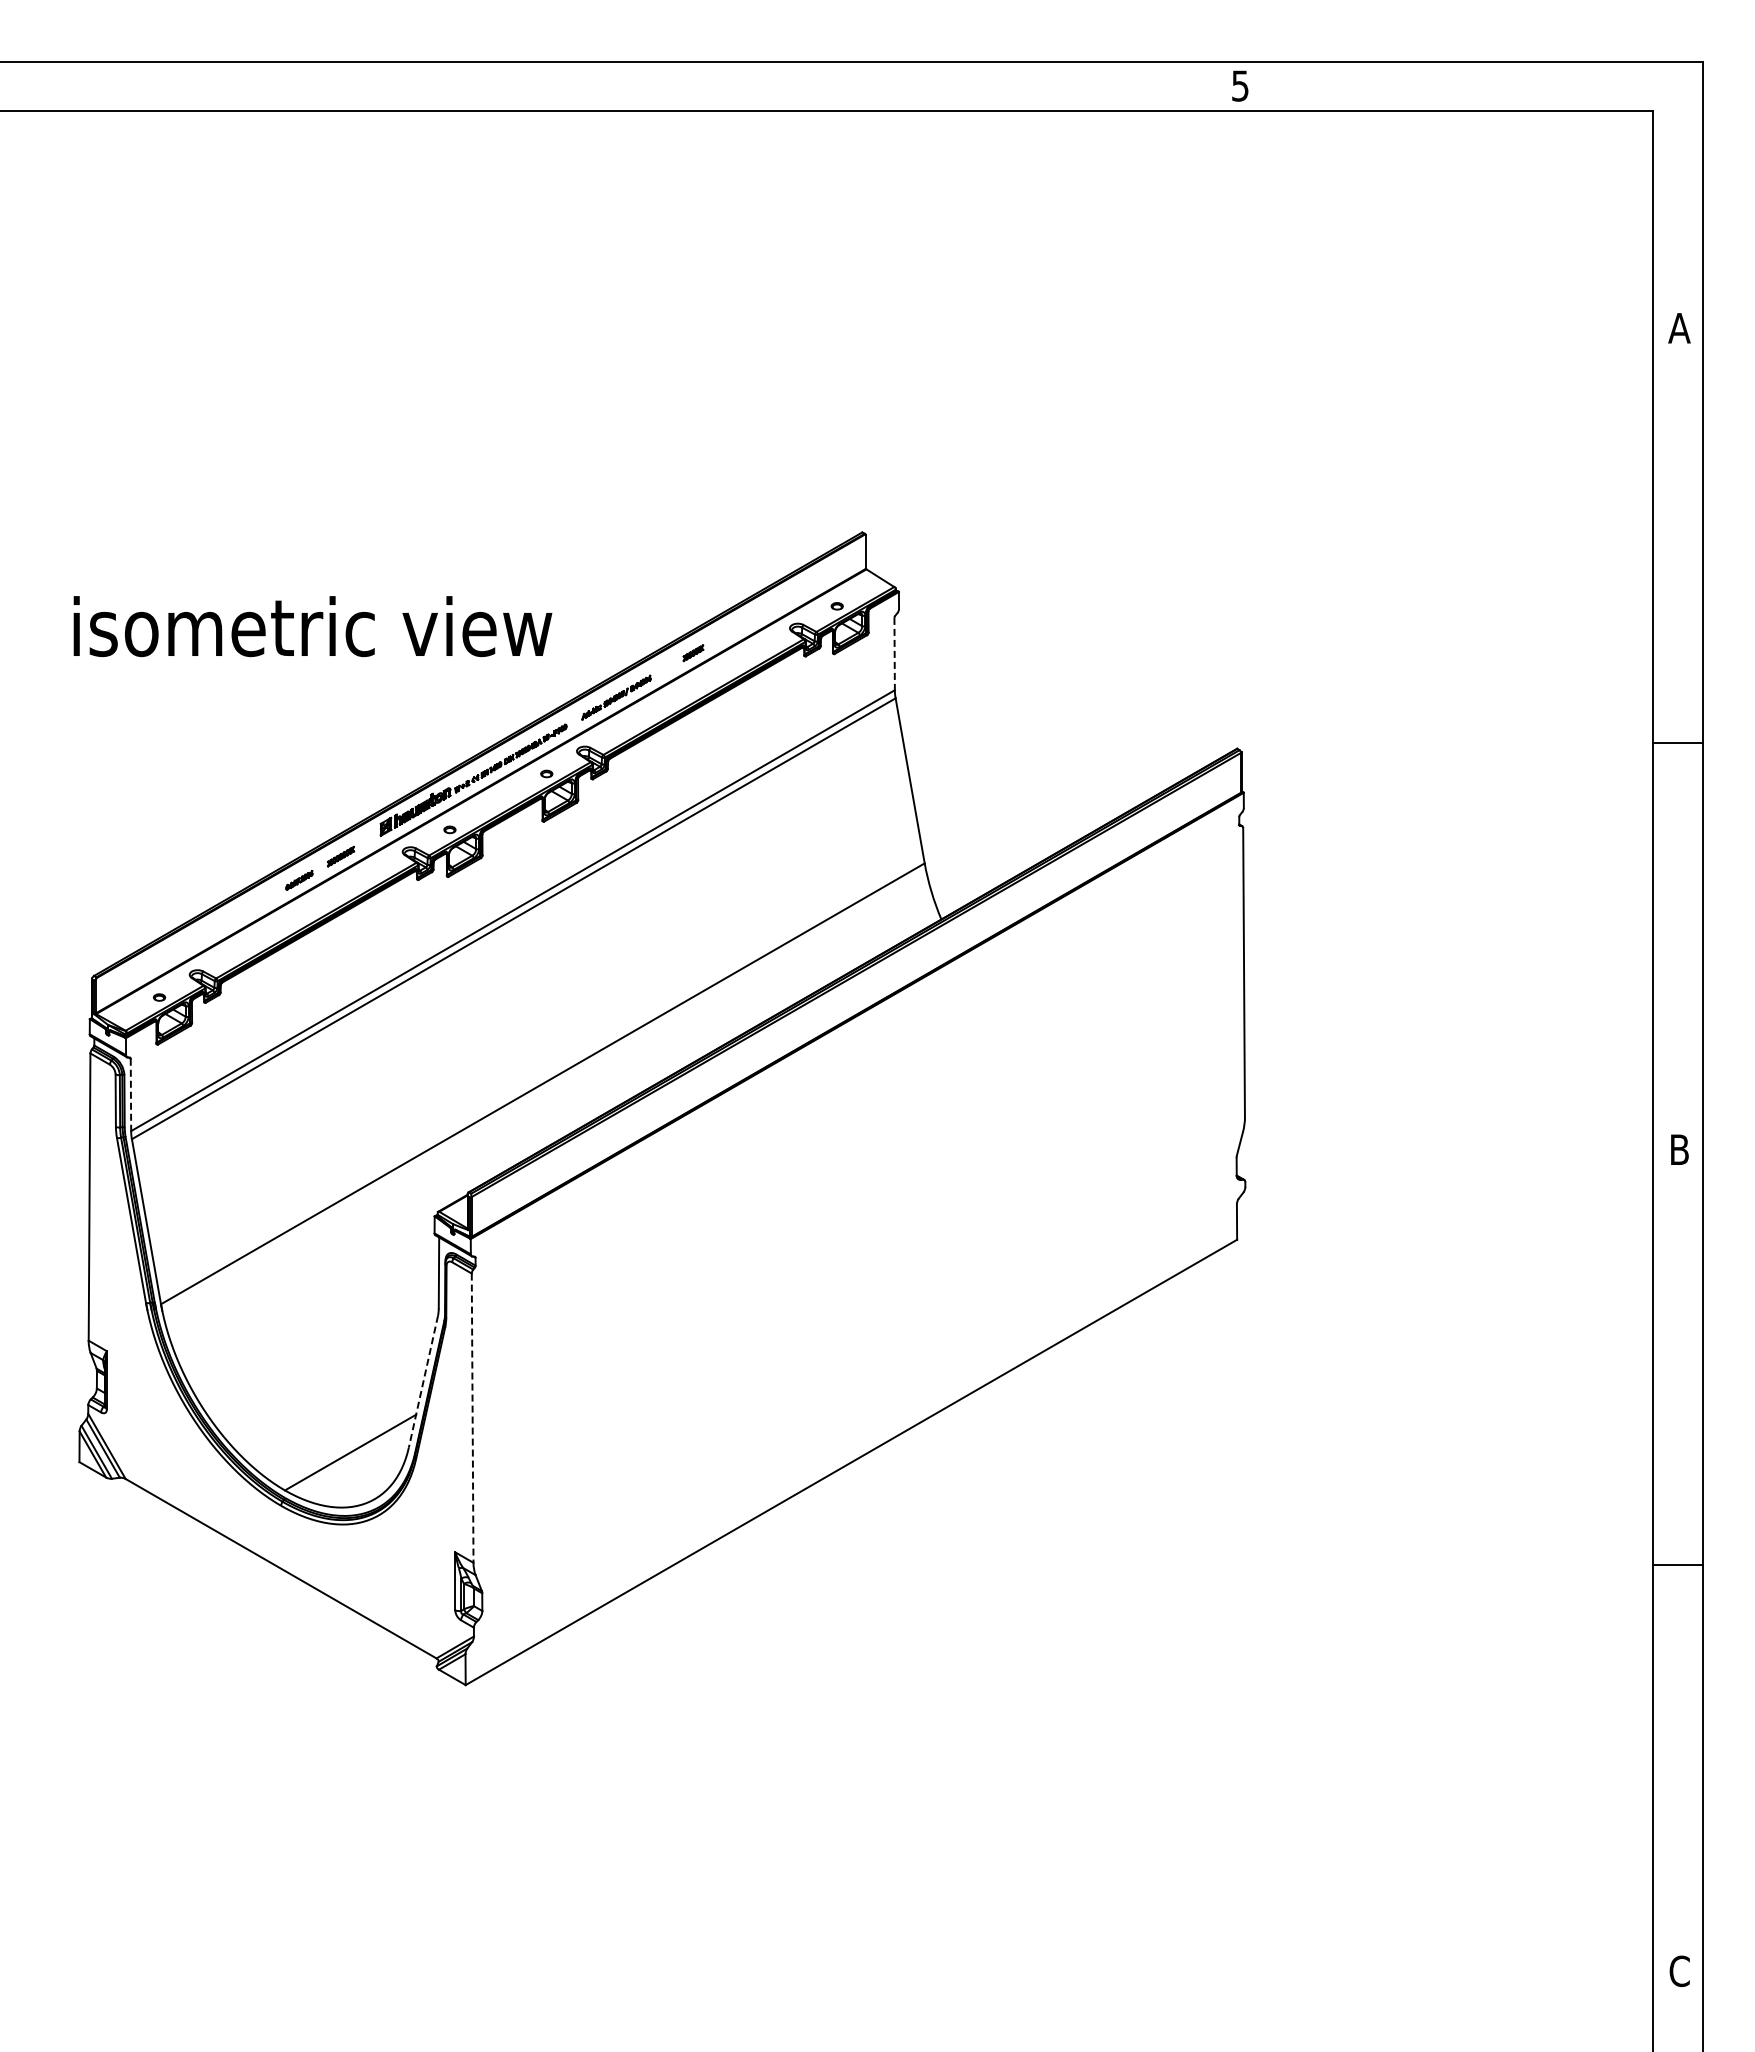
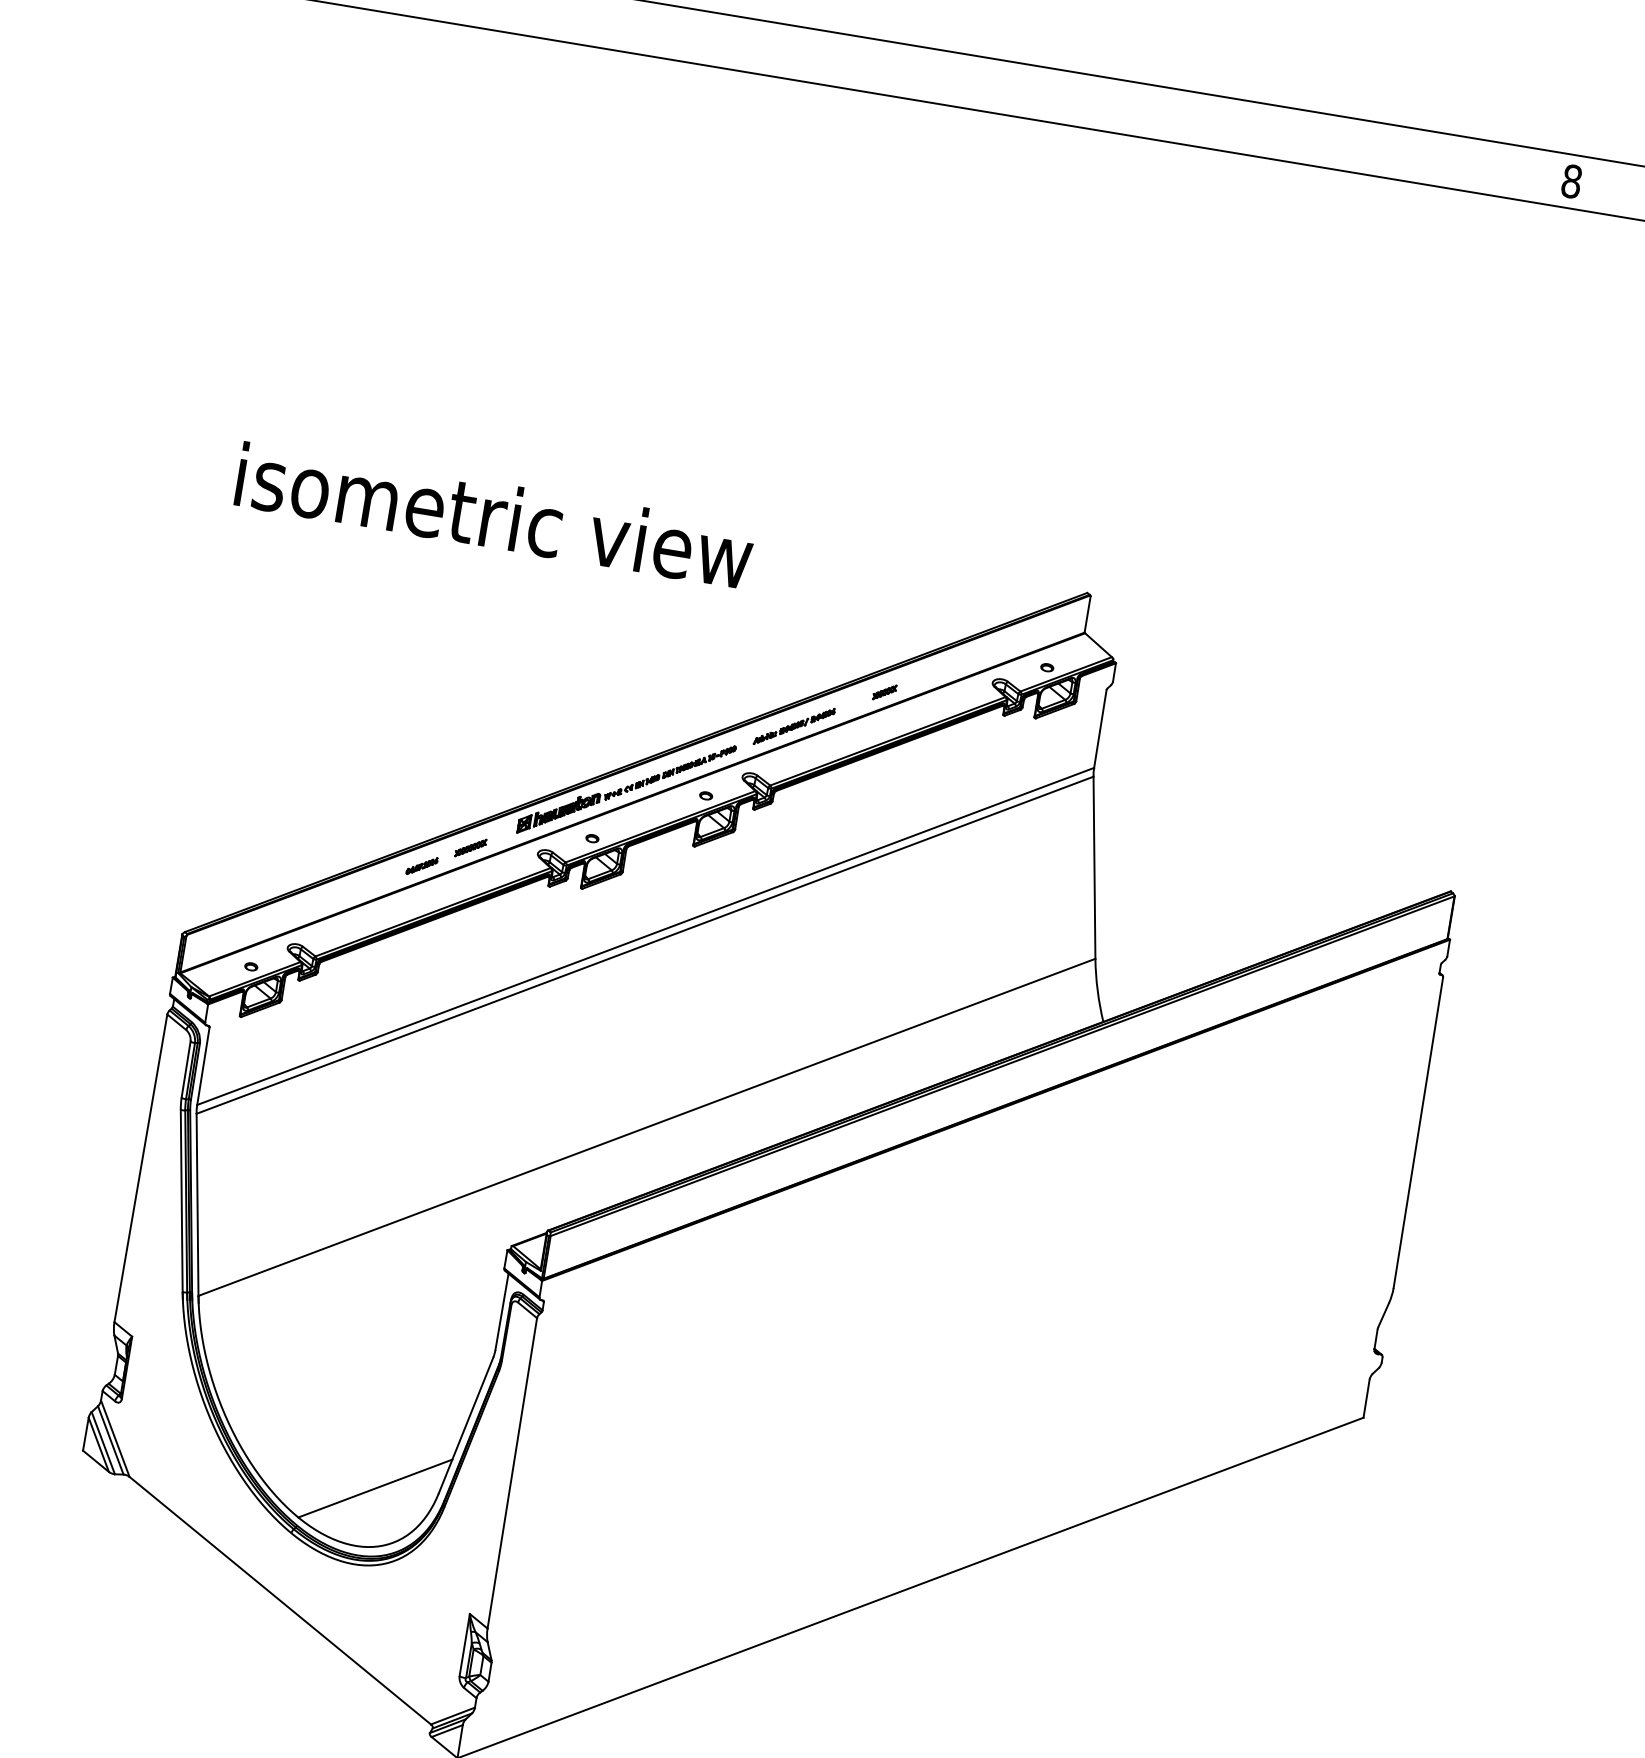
text: (1240, 85) -> (1571, 180), 5 -> 8
text: (312, 626) -> (494, 515), moved
line: (894, 654) -> (1100, 729), dashed -> solid
line: (130, 1095) -> (202, 1066), dashed -> solid
line: (423, 1382) -> (465, 1426), dashed -> solid
line: (472, 1418) -> (512, 1473), dashed -> solid

